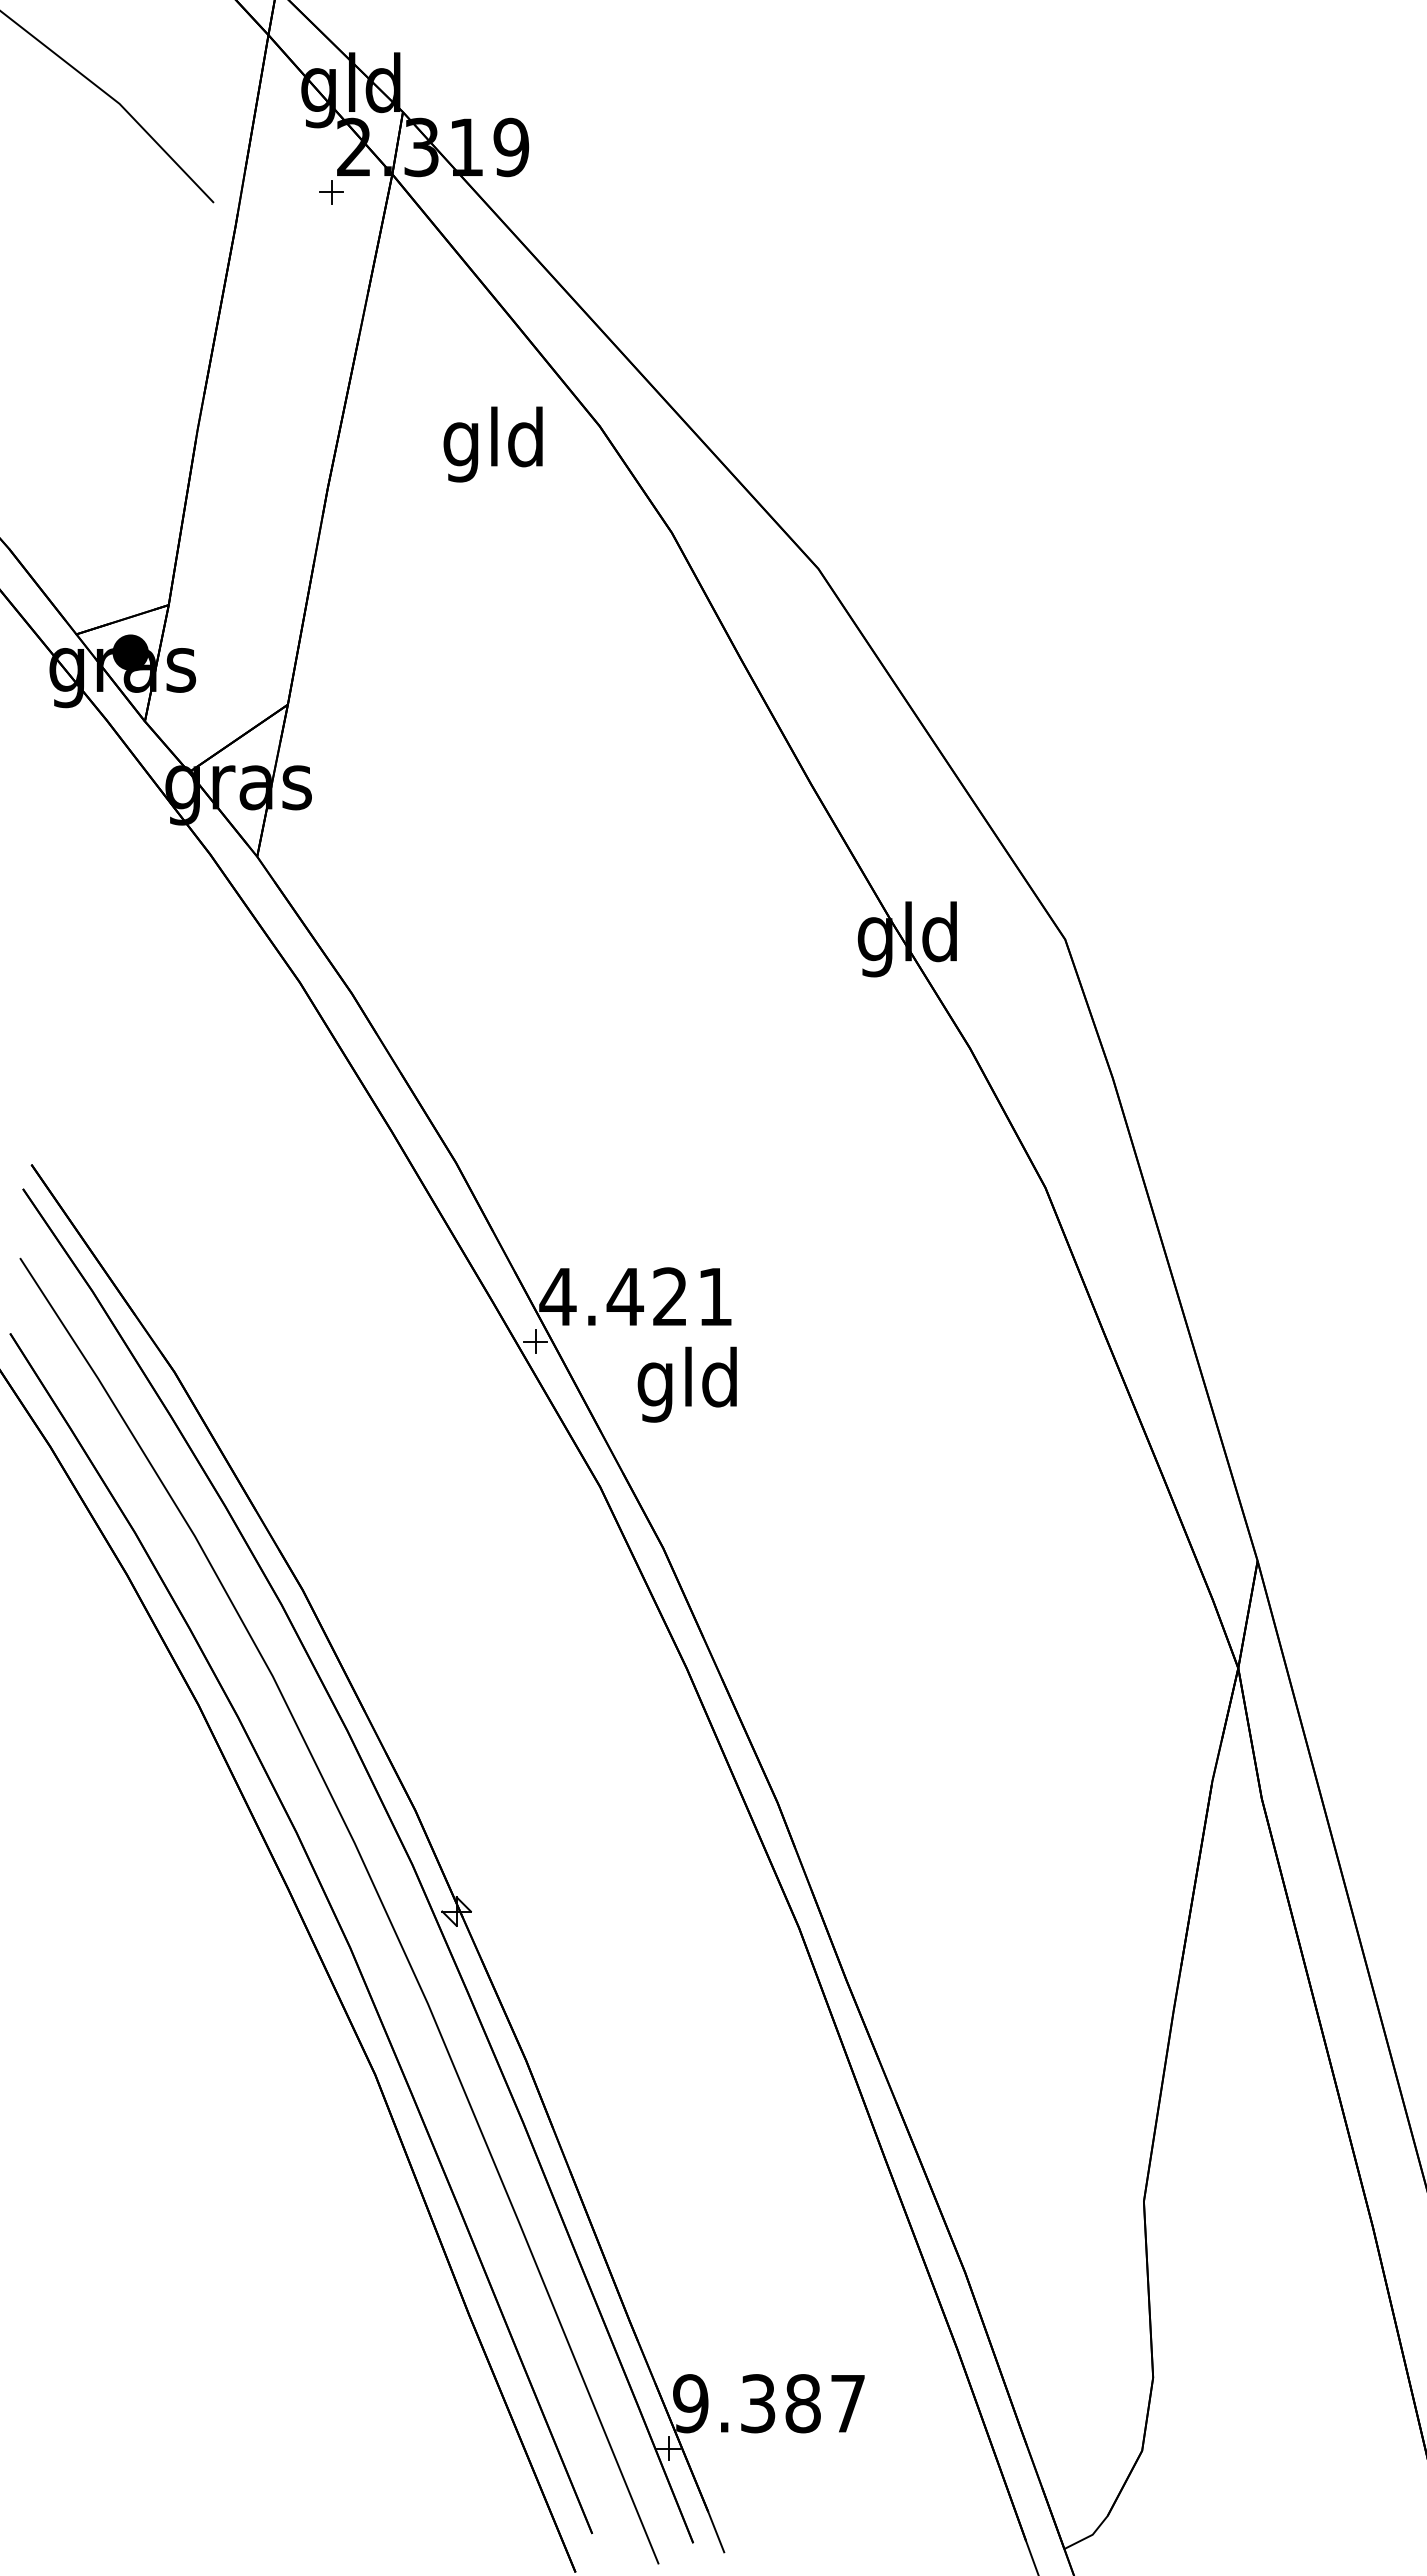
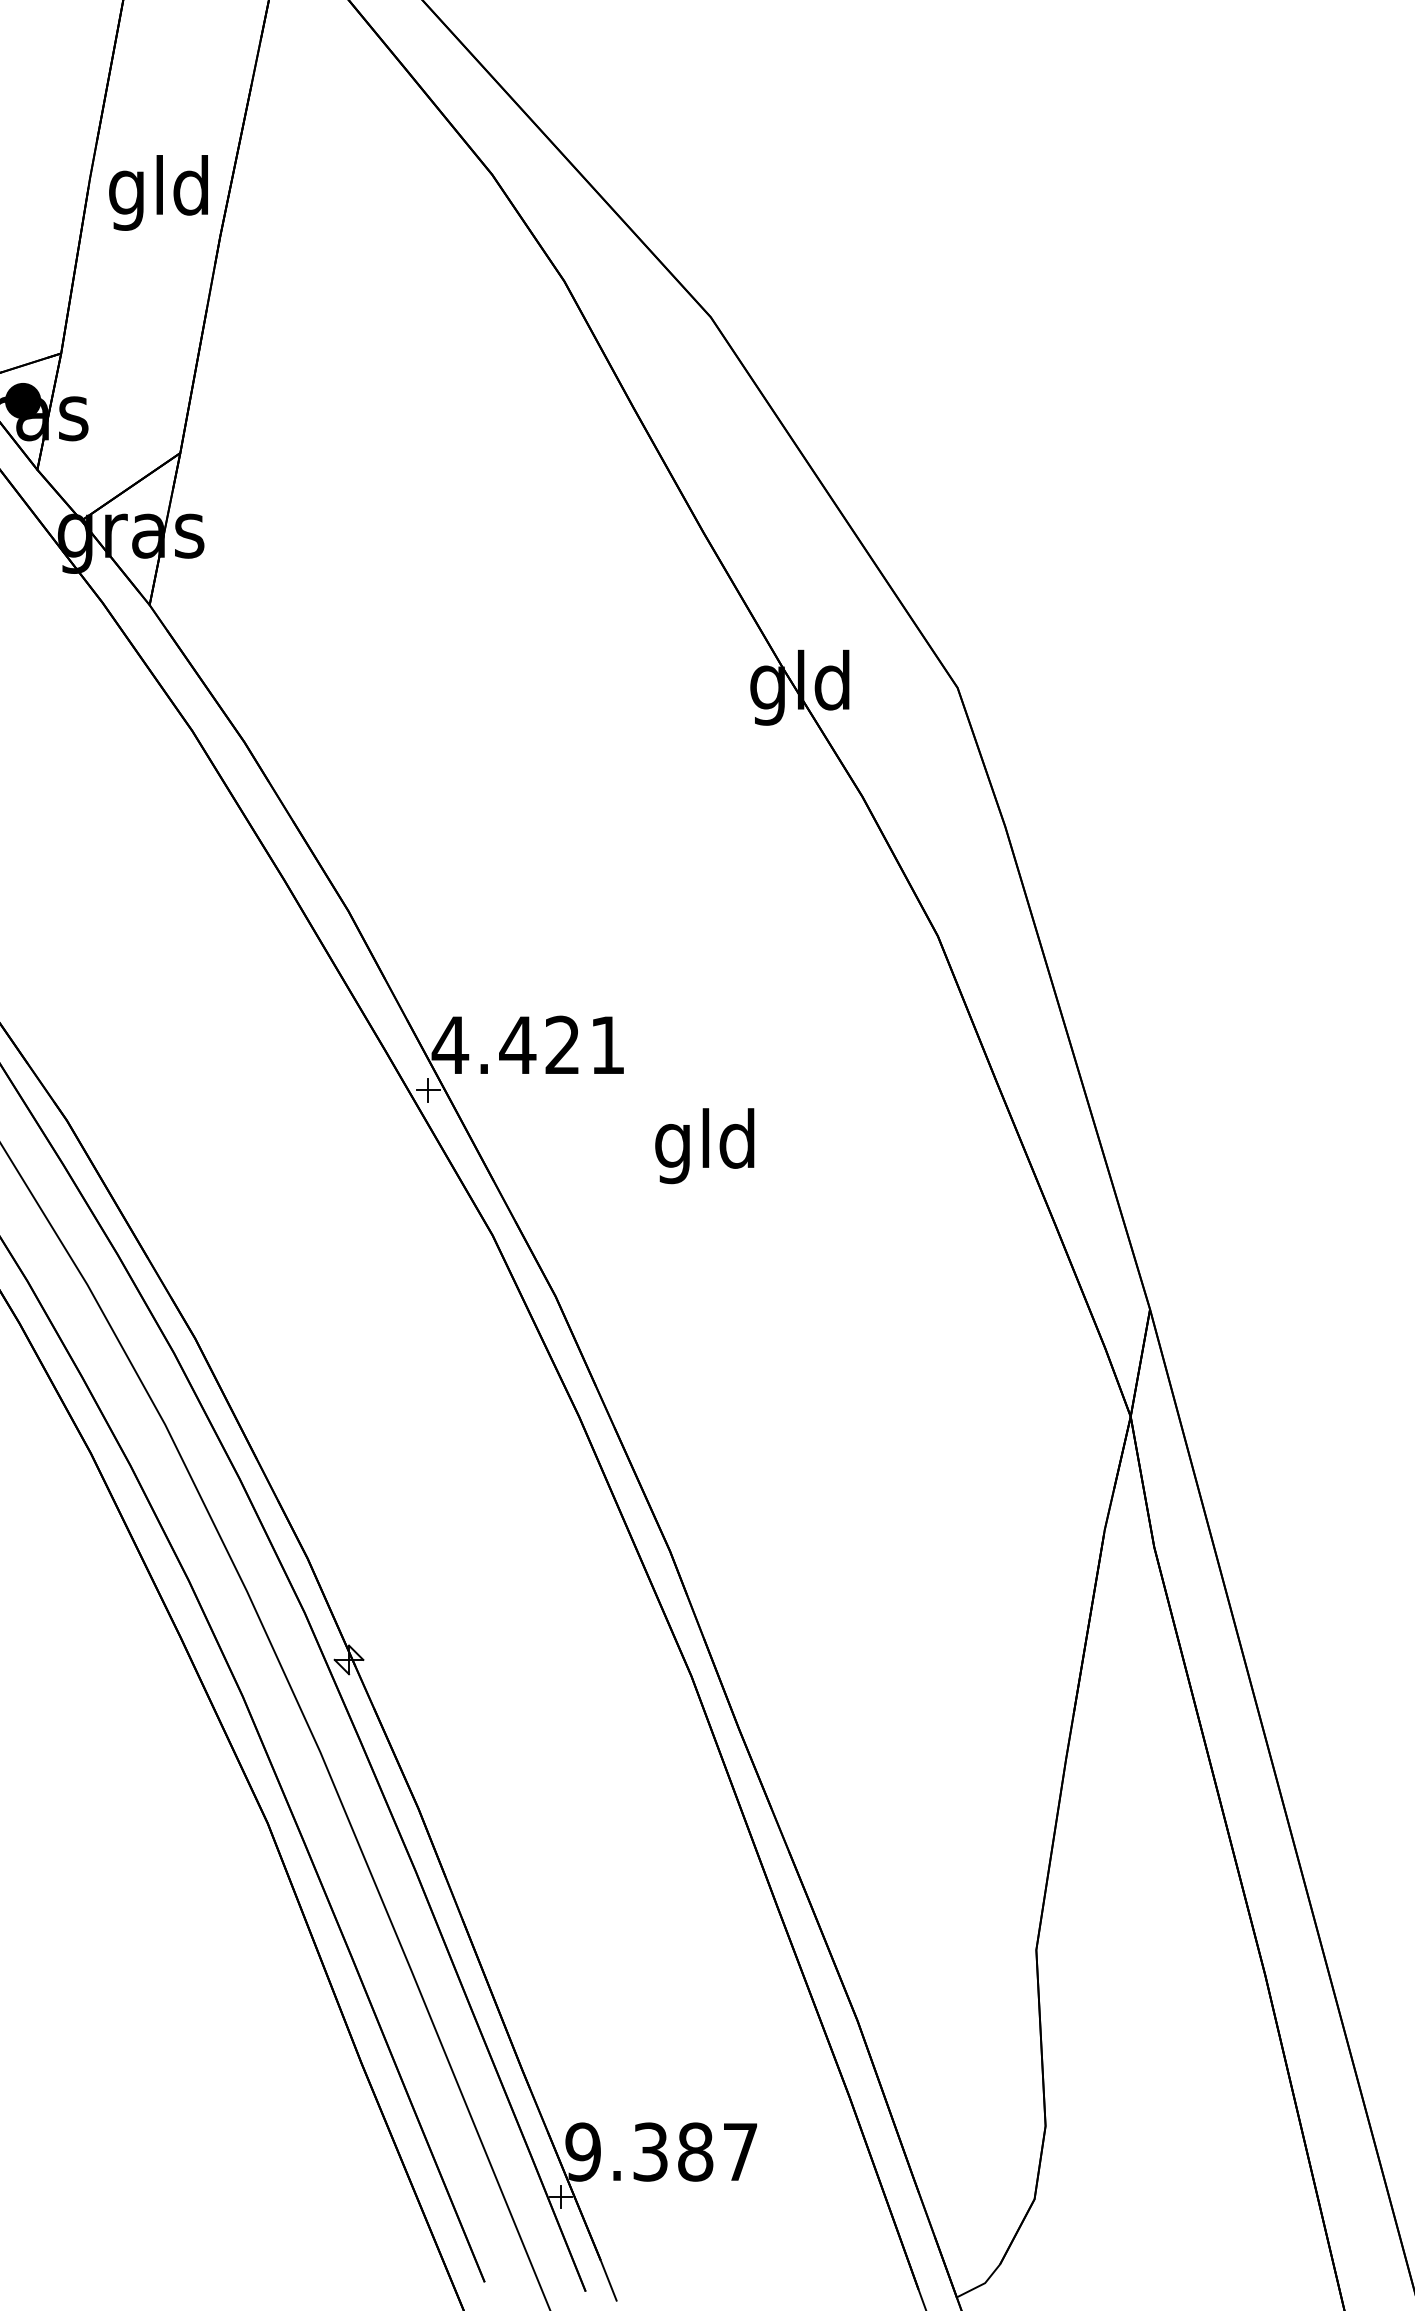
text: (492, 444) -> (157, 192), moved
text: (686, 1384) -> (703, 1145), moved

